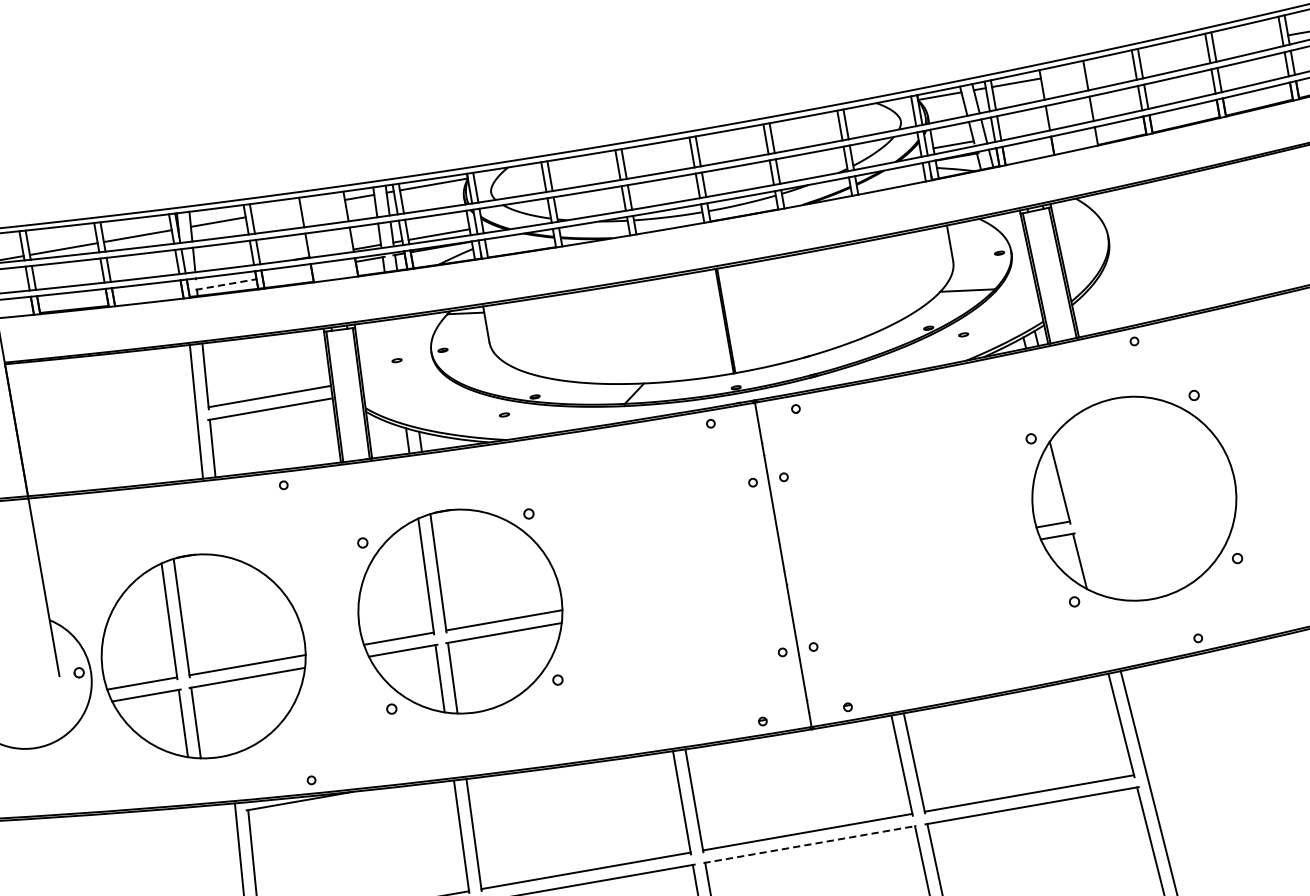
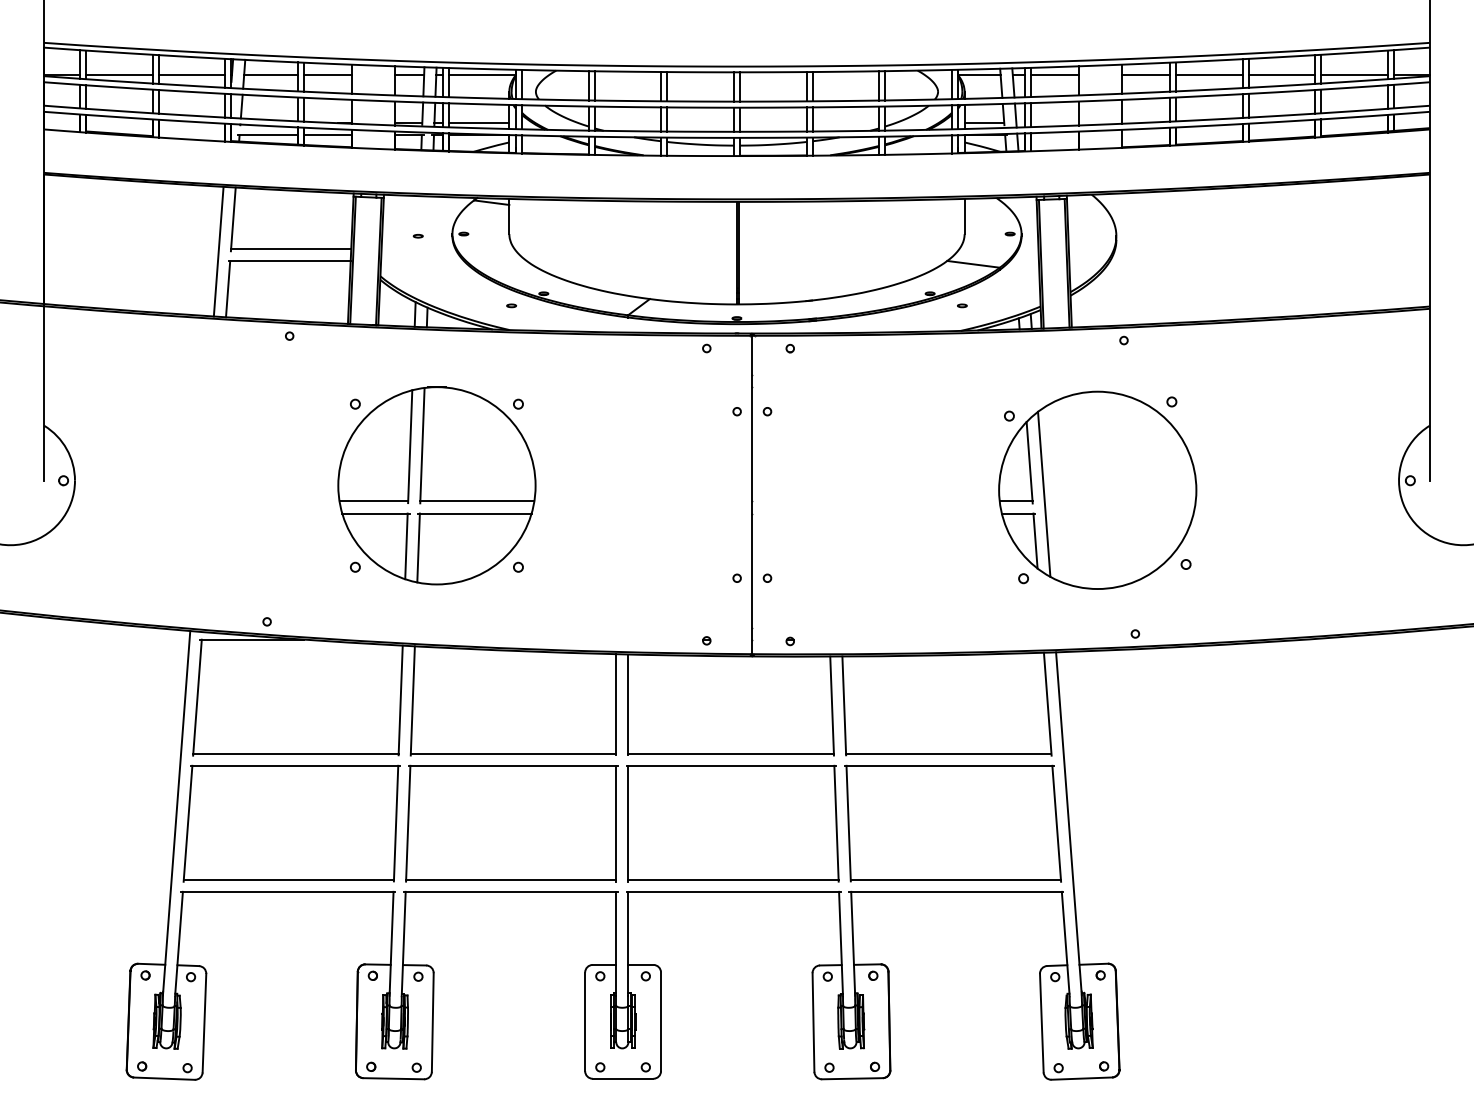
line: (1247, 42) -> (1281, 74), added
line: (1173, 55) -> (1208, 74), added
line: (1109, 66) -> (1145, 74), added
line: (276, 211) -> (328, 74), added
line: (287, 274) -> (328, 135), added
line: (226, 284) -> (268, 135), dashed -> solid
line: (1080, 511) -> (1044, 493), added
part: (203, 656) -> (184, 485), removed
line: (810, 844) -> (731, 765), dashed -> solid

